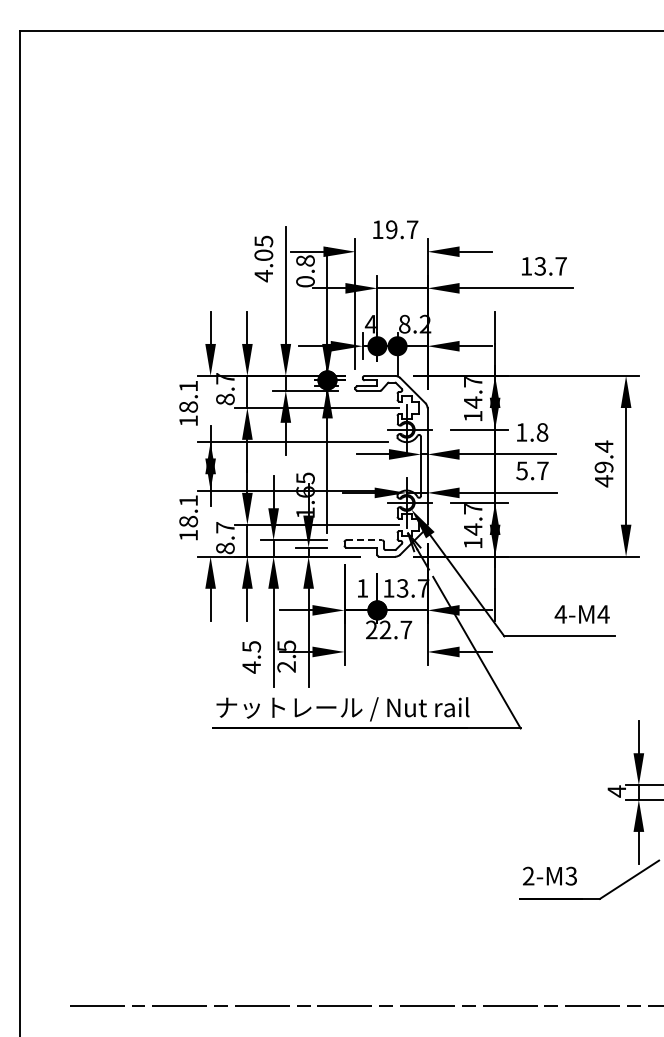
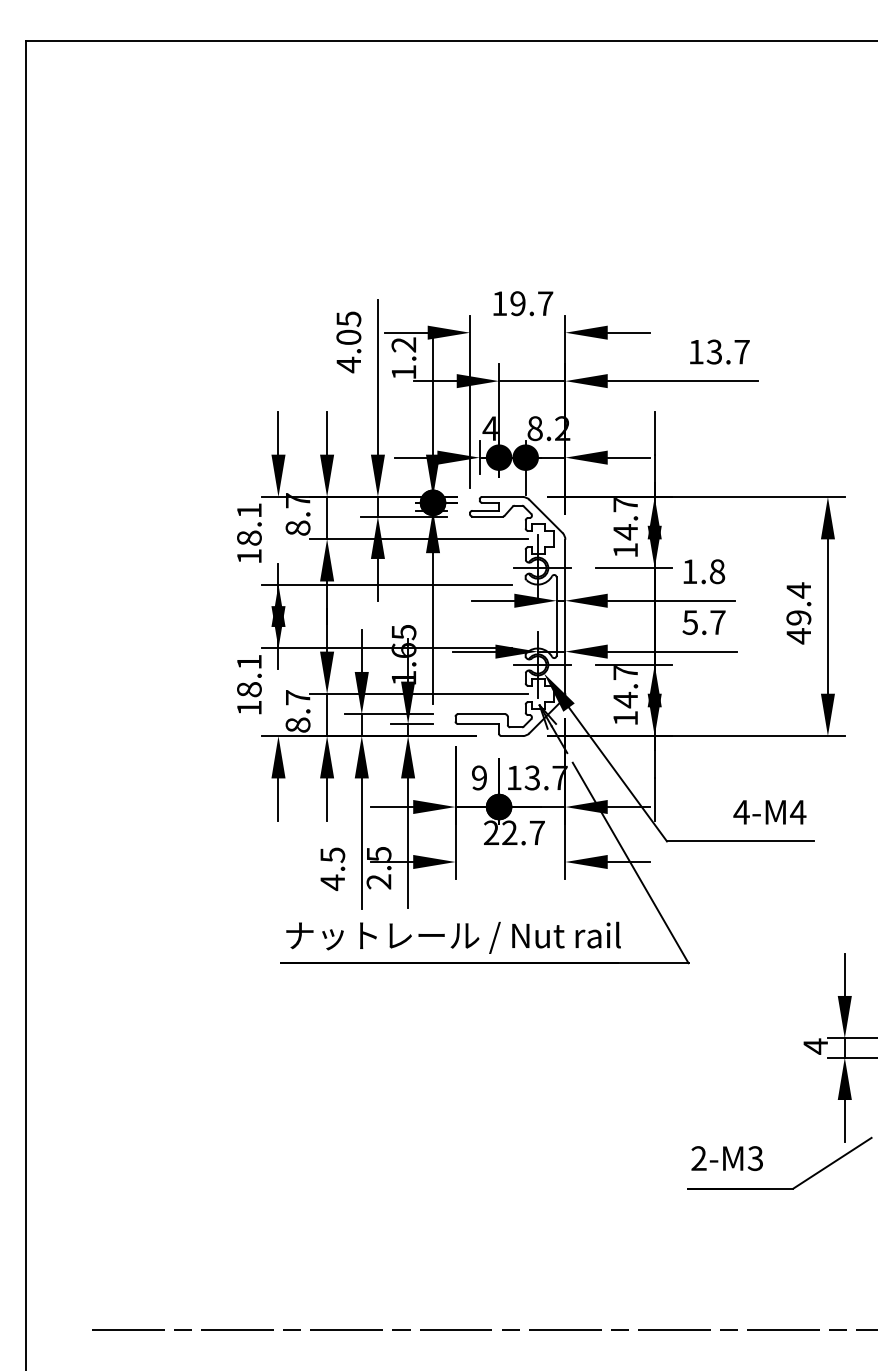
text: (305, 271) -> (403, 358), 0.8 -> 1.2
line: (364, 540) -> (481, 714), dashed -> solid
text: (362, 588) -> (479, 778), 1 -> 9

